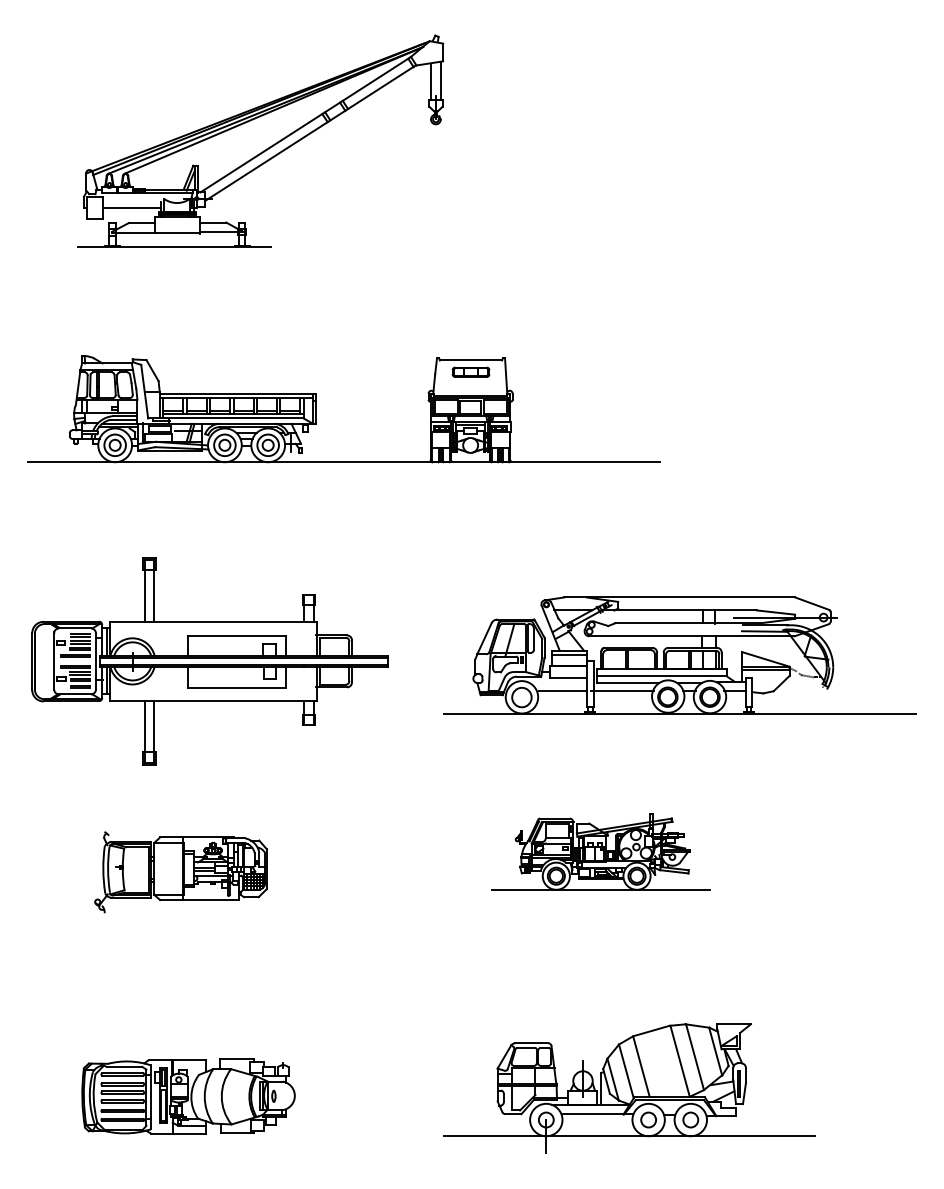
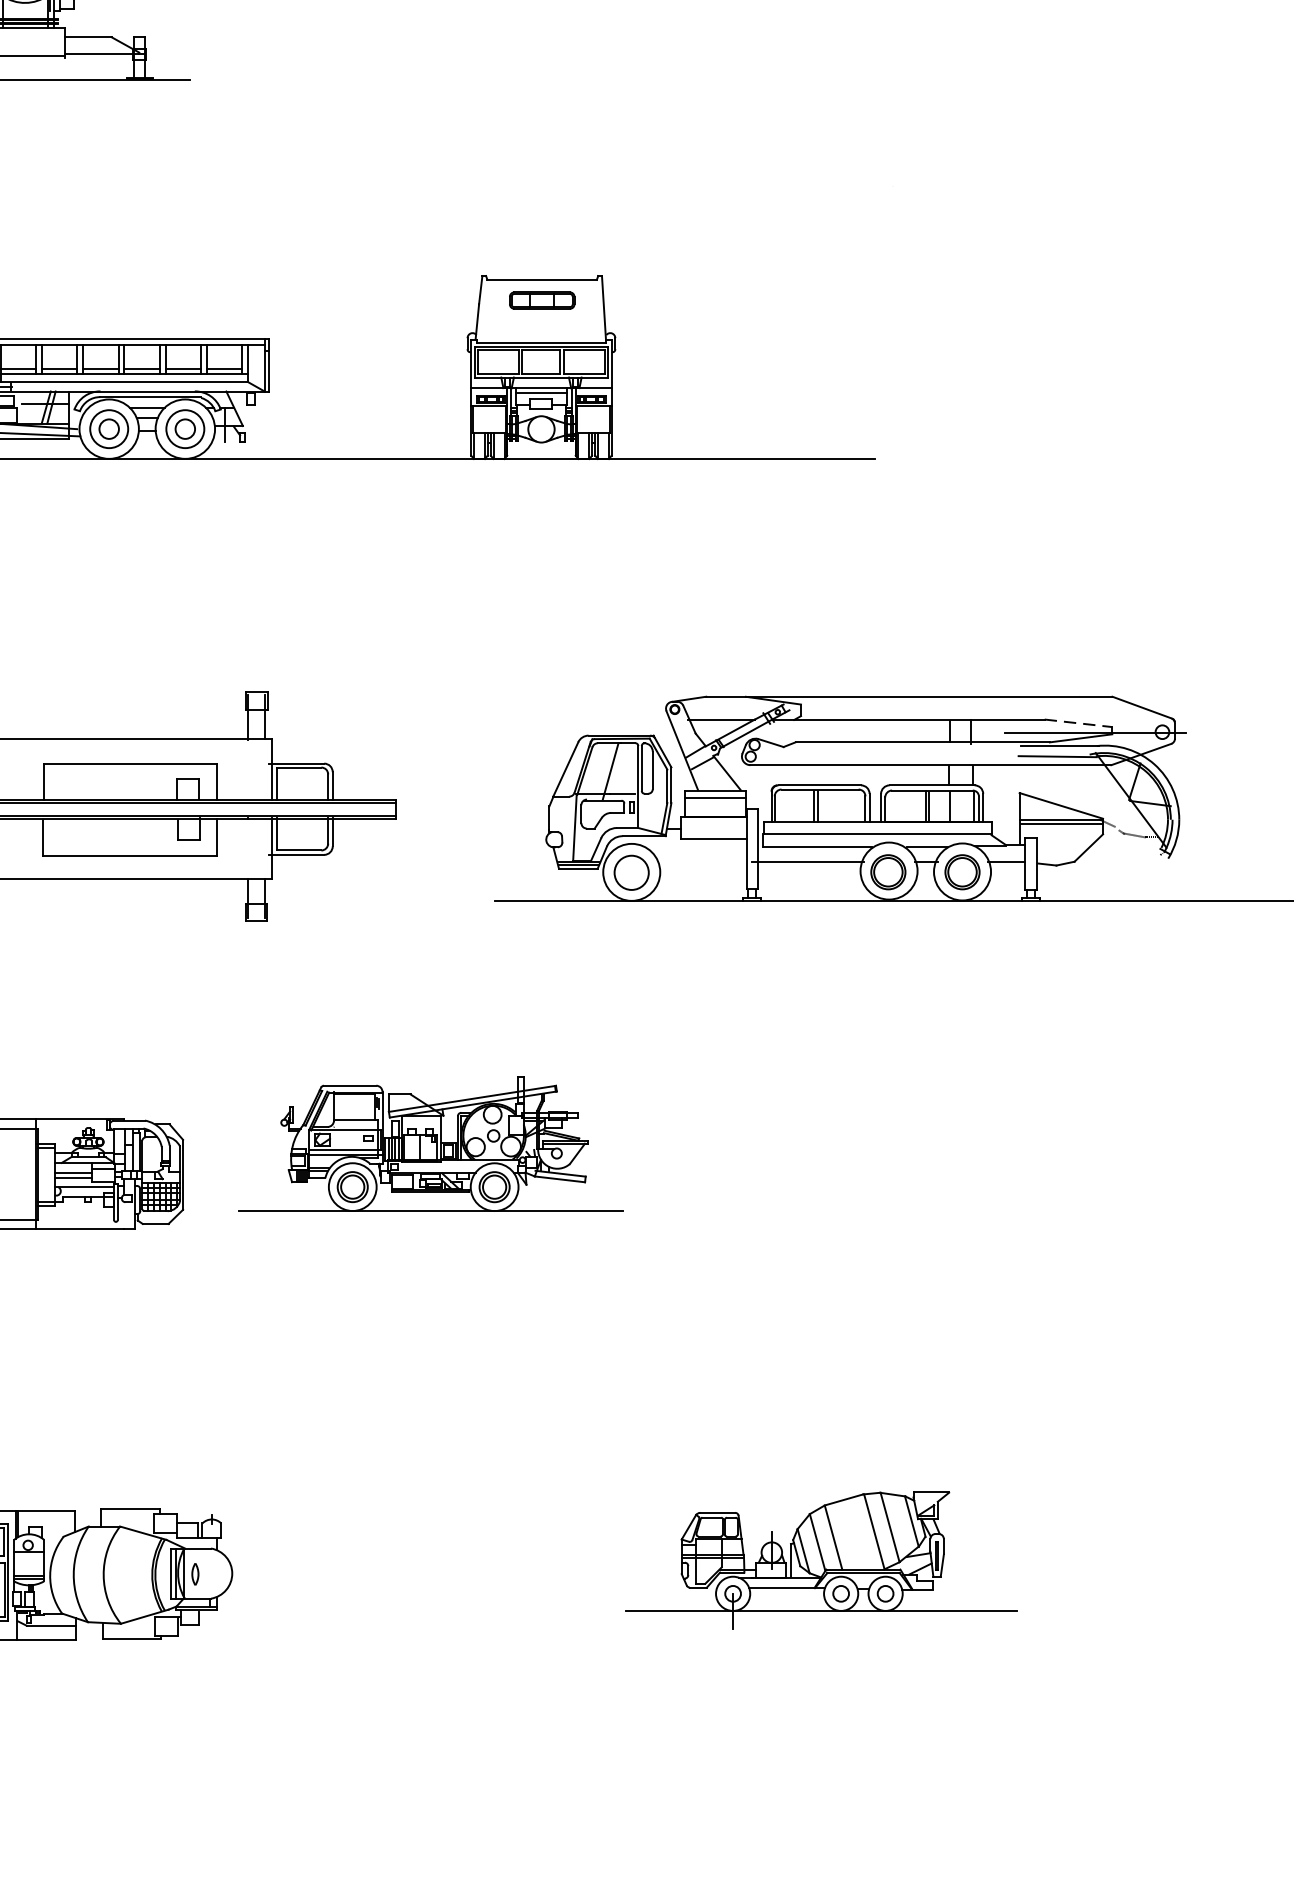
line: (776, 612) -> (1079, 723), solid -> dashed
line: (562, 690) -> (703, 860), removed
part: (600, 851) -> (430, 1143), moved
part: (629, 1088) -> (820, 1560), size x0.6

